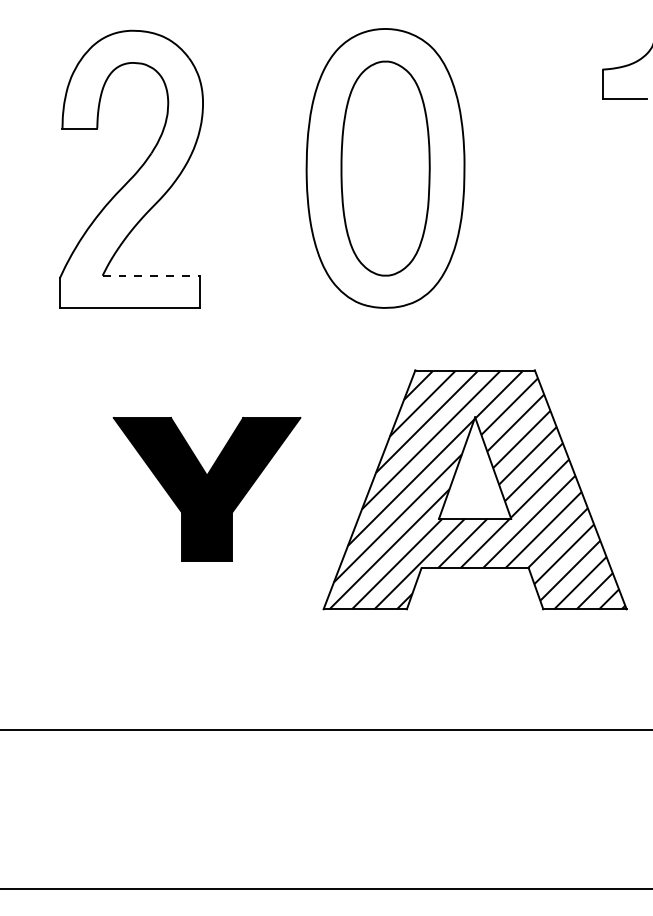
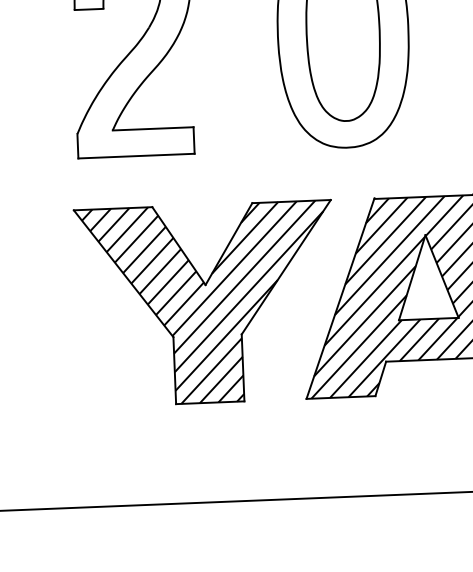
line: (151, 275) -> (153, 128), dashed -> solid
part: (206, 489) -> (205, 303), size x1.67

